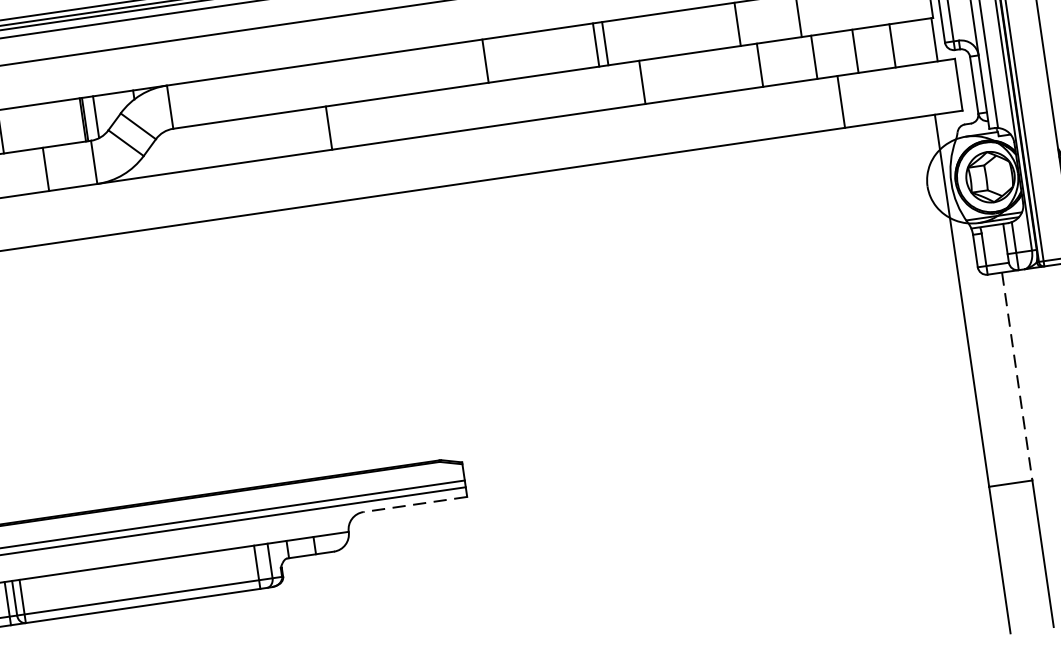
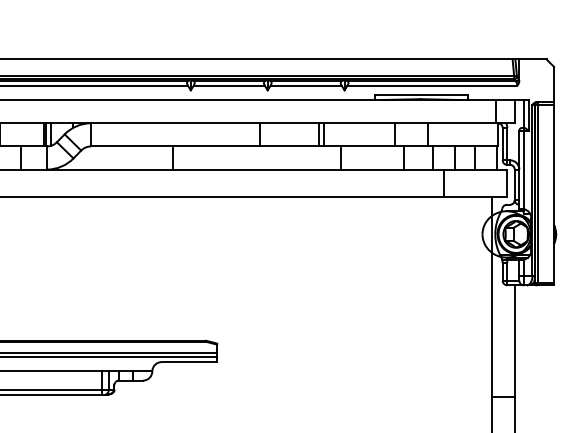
line: (1018, 377) -> (515, 341), dashed -> solid
line: (415, 505) -> (189, 362), dashed -> solid

